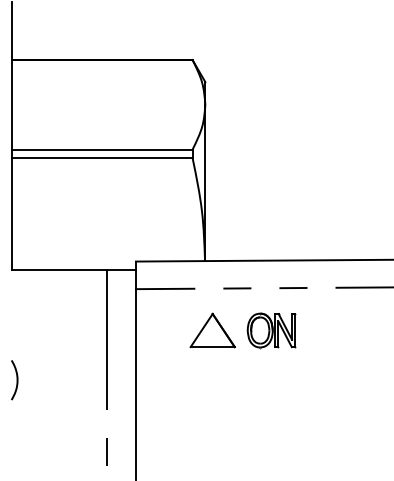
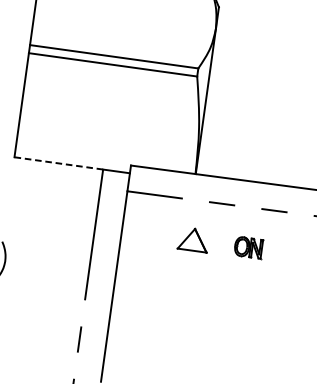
line: (59, 269) -> (58, 163), solid -> dashed
part: (212, 330) -> (193, 239), size x0.7
part: (271, 330) -> (248, 247), size x0.6

